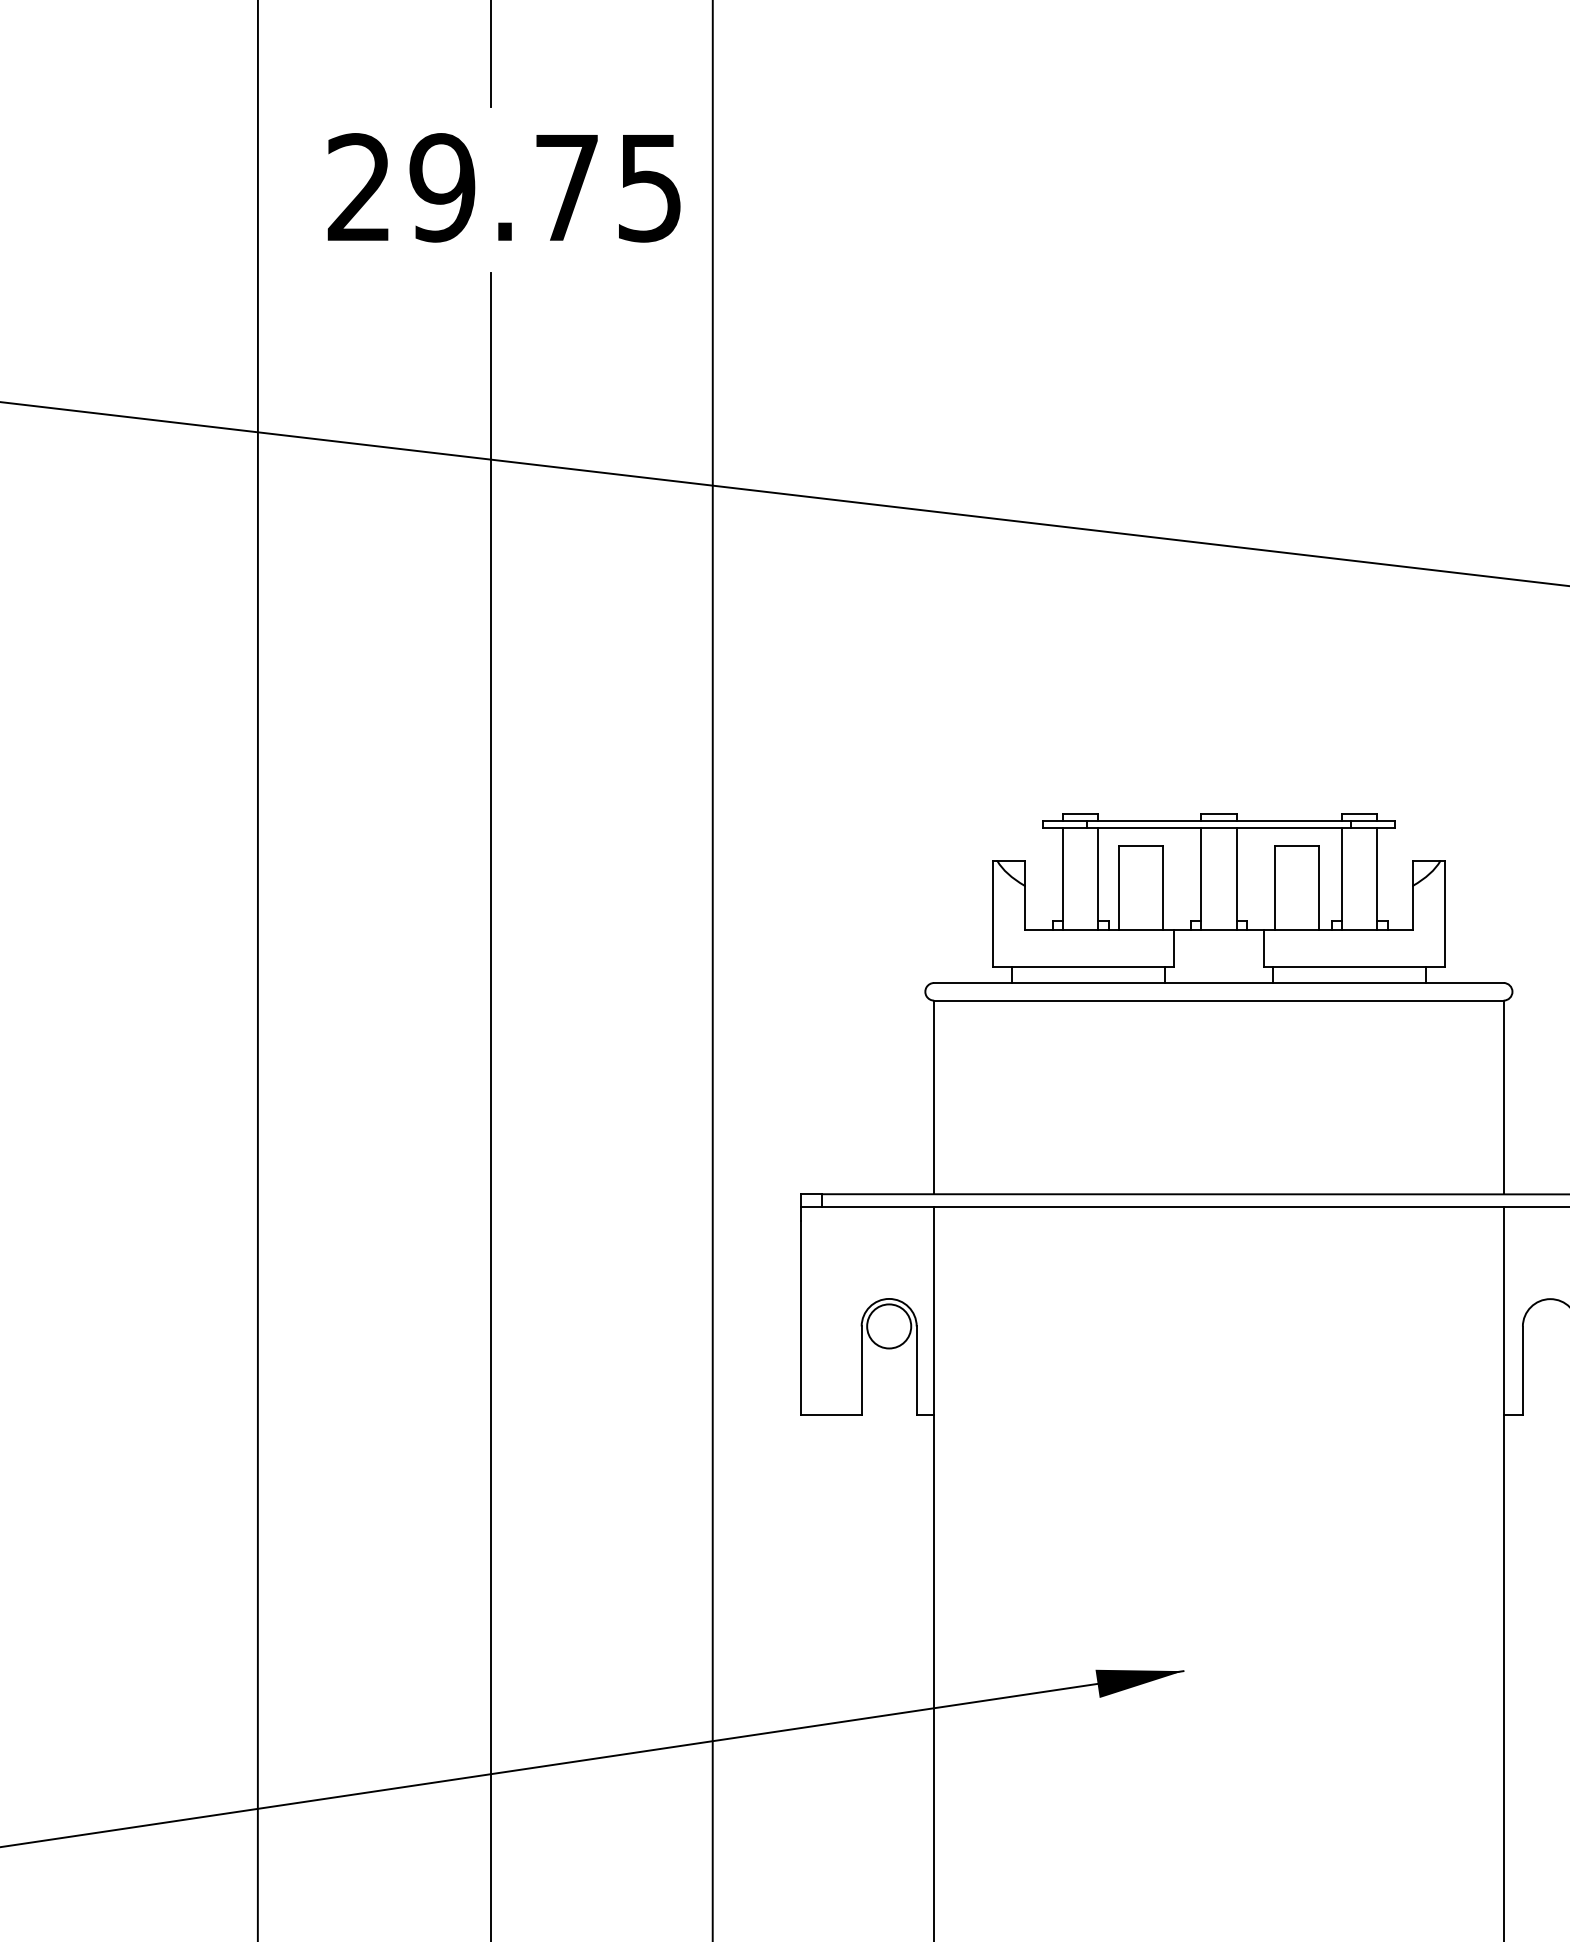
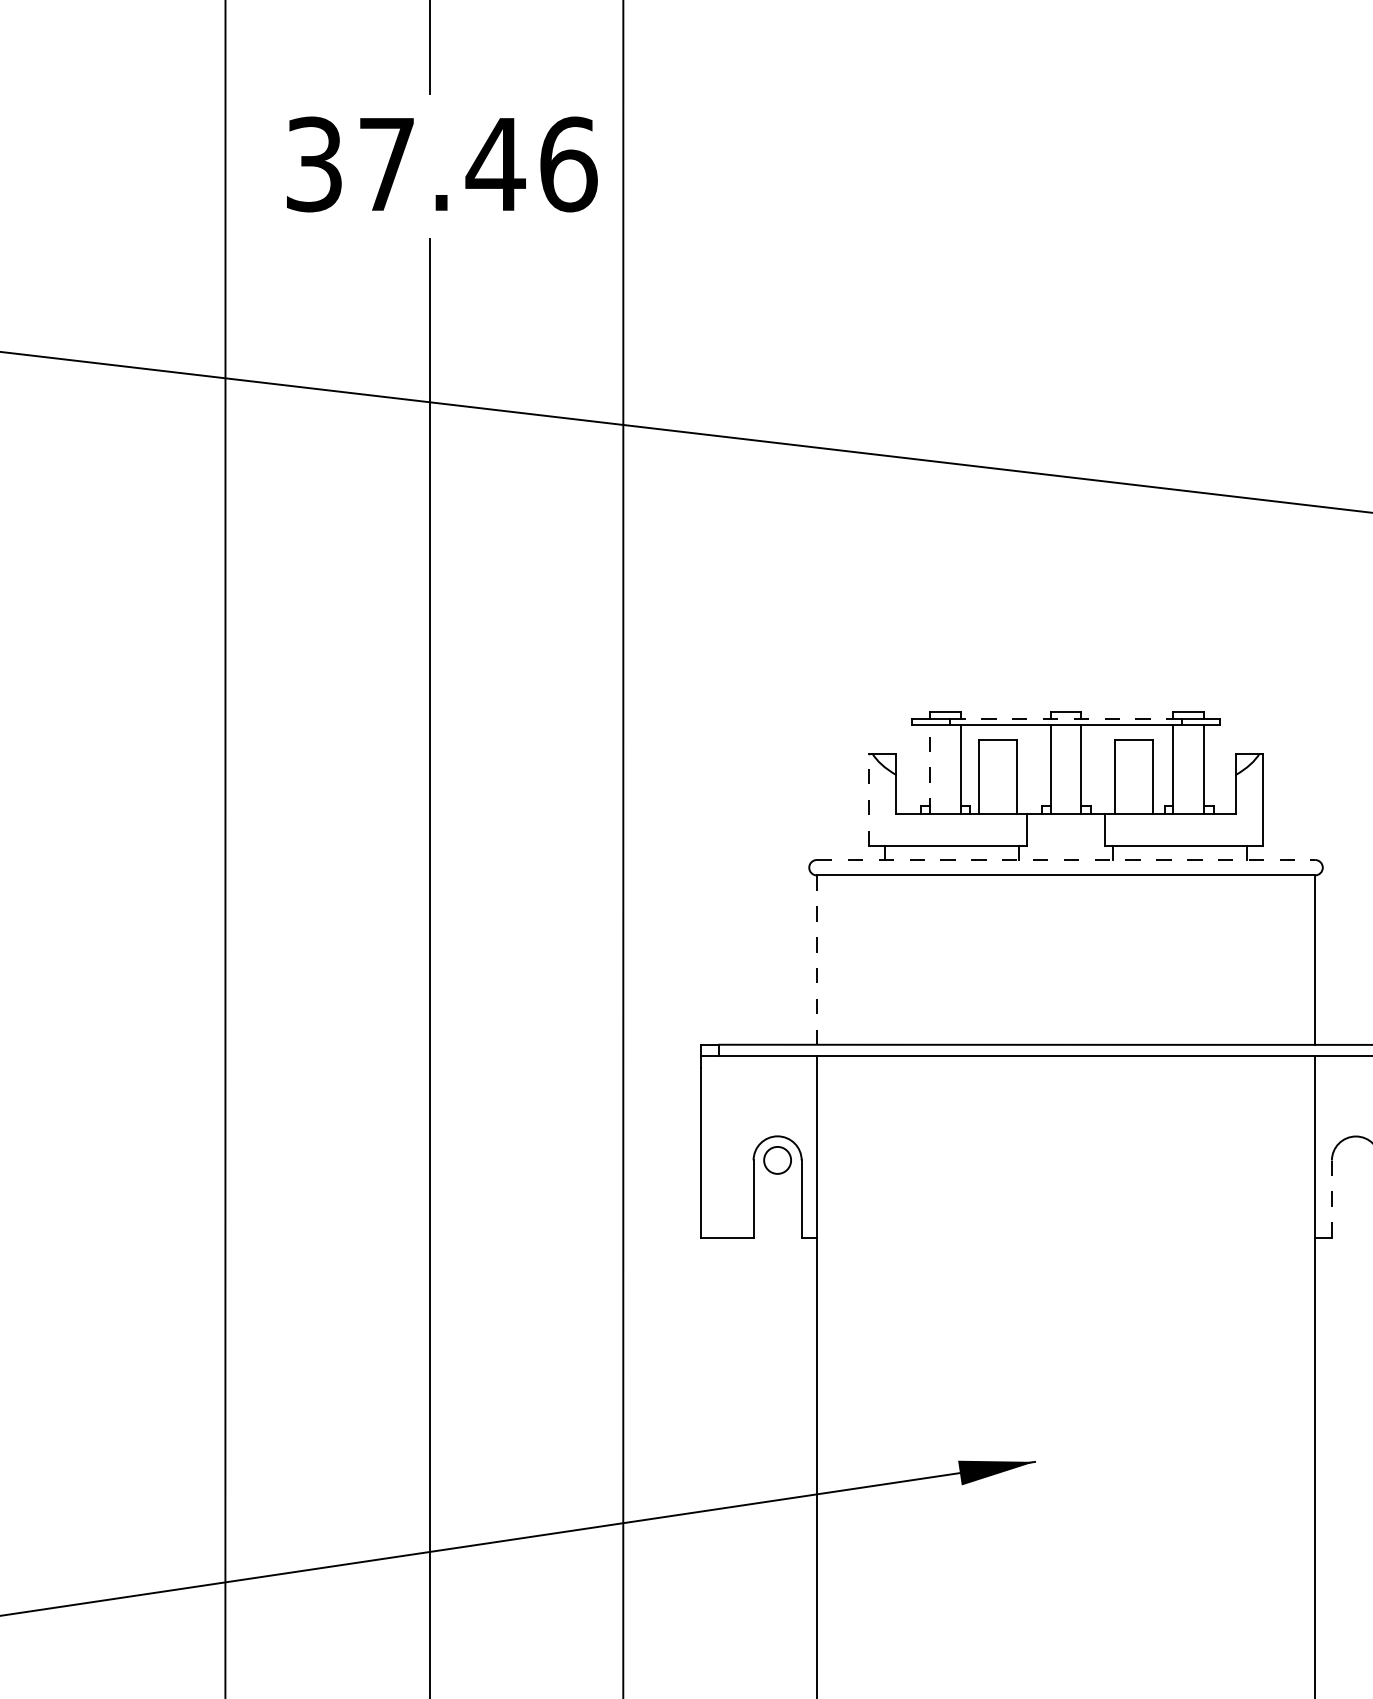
text: (505, 187) -> (442, 164), 29.75 -> 37.46
line: (1218, 821) -> (1065, 718), solid -> dashed
line: (1063, 879) -> (930, 769), solid -> dashed
line: (993, 914) -> (868, 800), solid -> dashed
line: (1218, 982) -> (1065, 859), solid -> dashed
line: (934, 1097) -> (817, 960), solid -> dashed
circle: (889, 1326) -> (777, 1160), size x0.7
line: (1522, 1370) -> (1331, 1198), solid -> dashed

